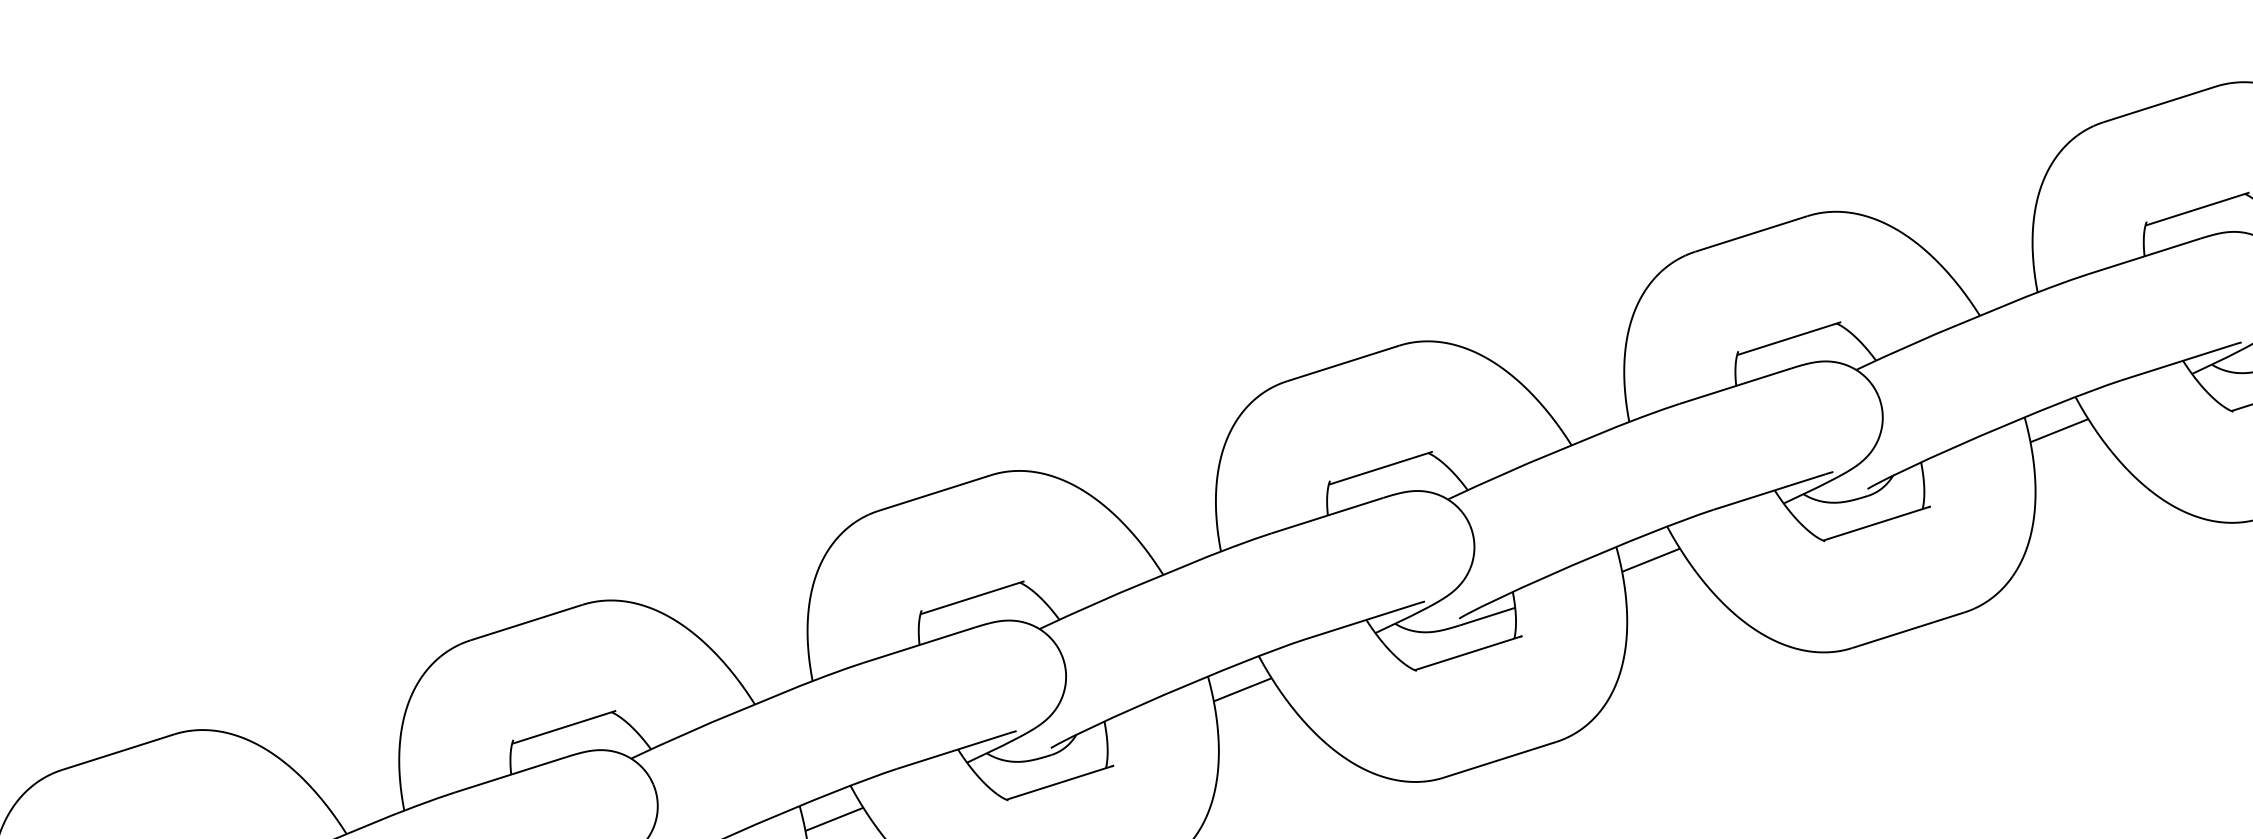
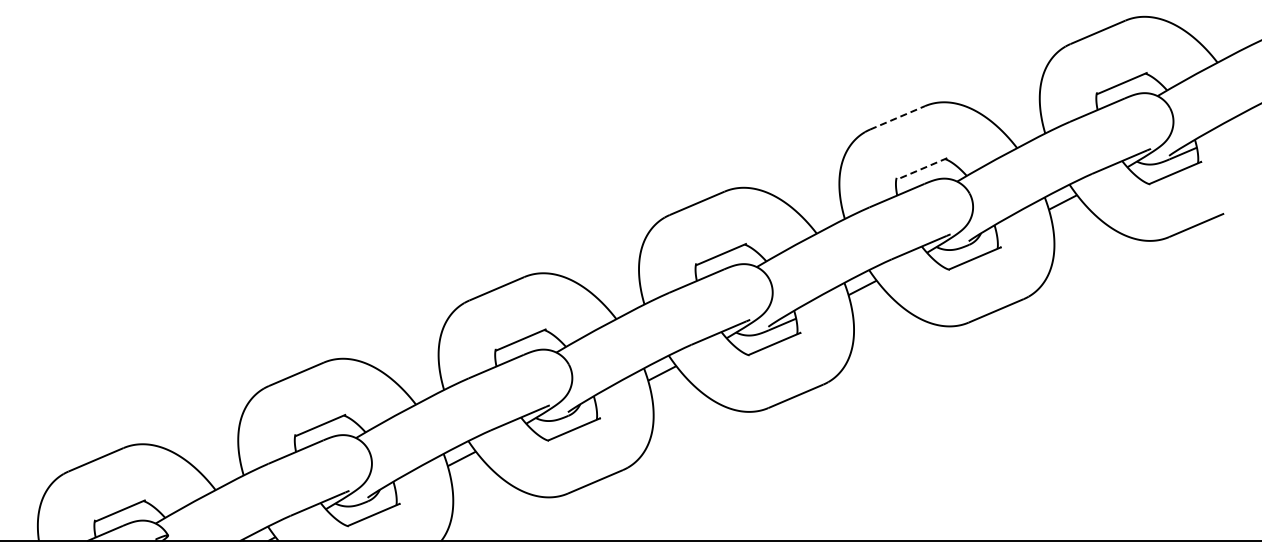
line: (1751, 233) -> (897, 117), solid -> dashed
line: (1788, 339) -> (921, 169), solid -> dashed

